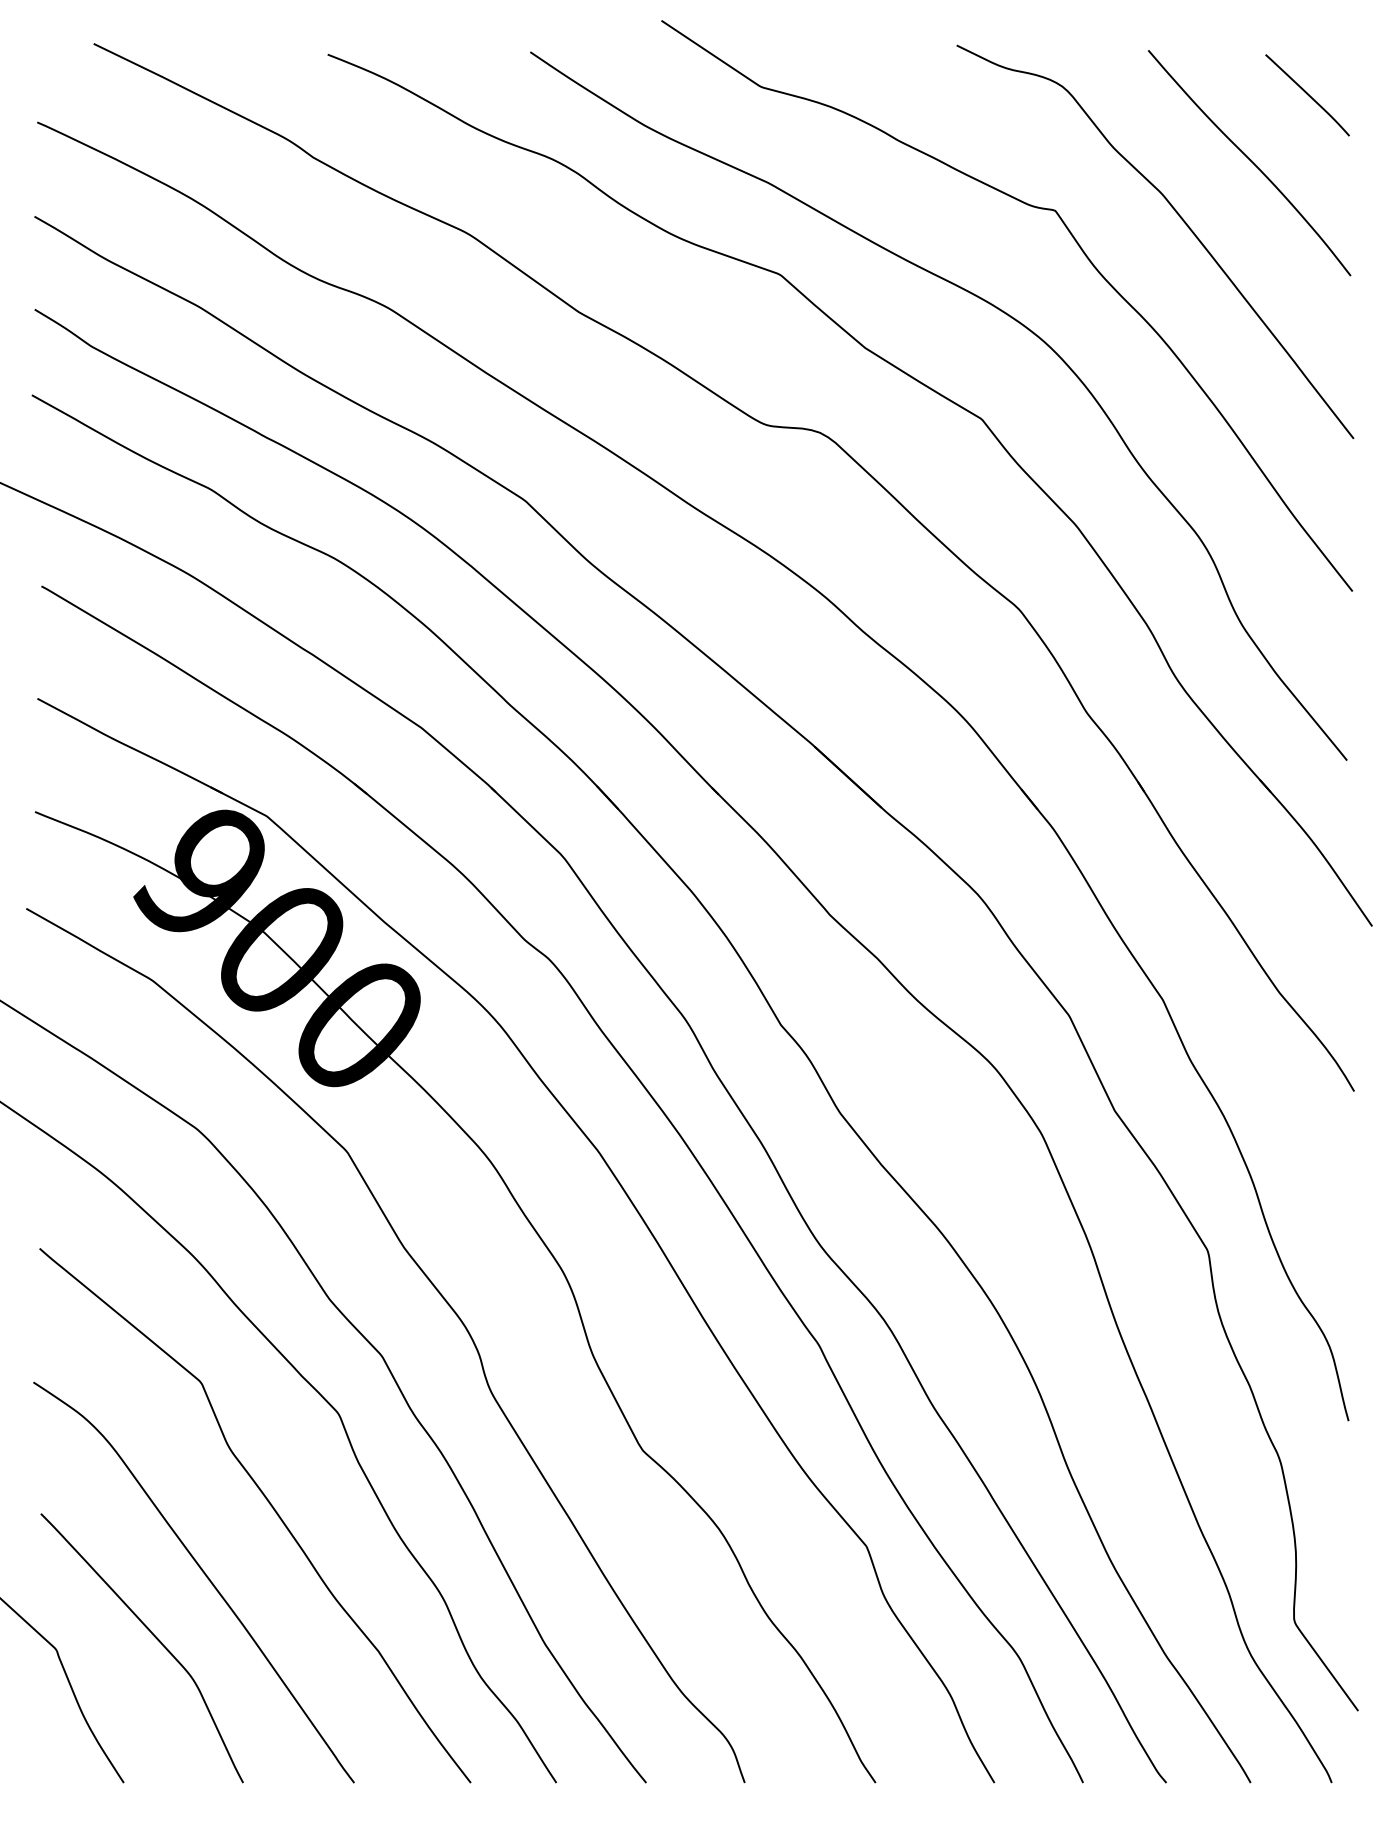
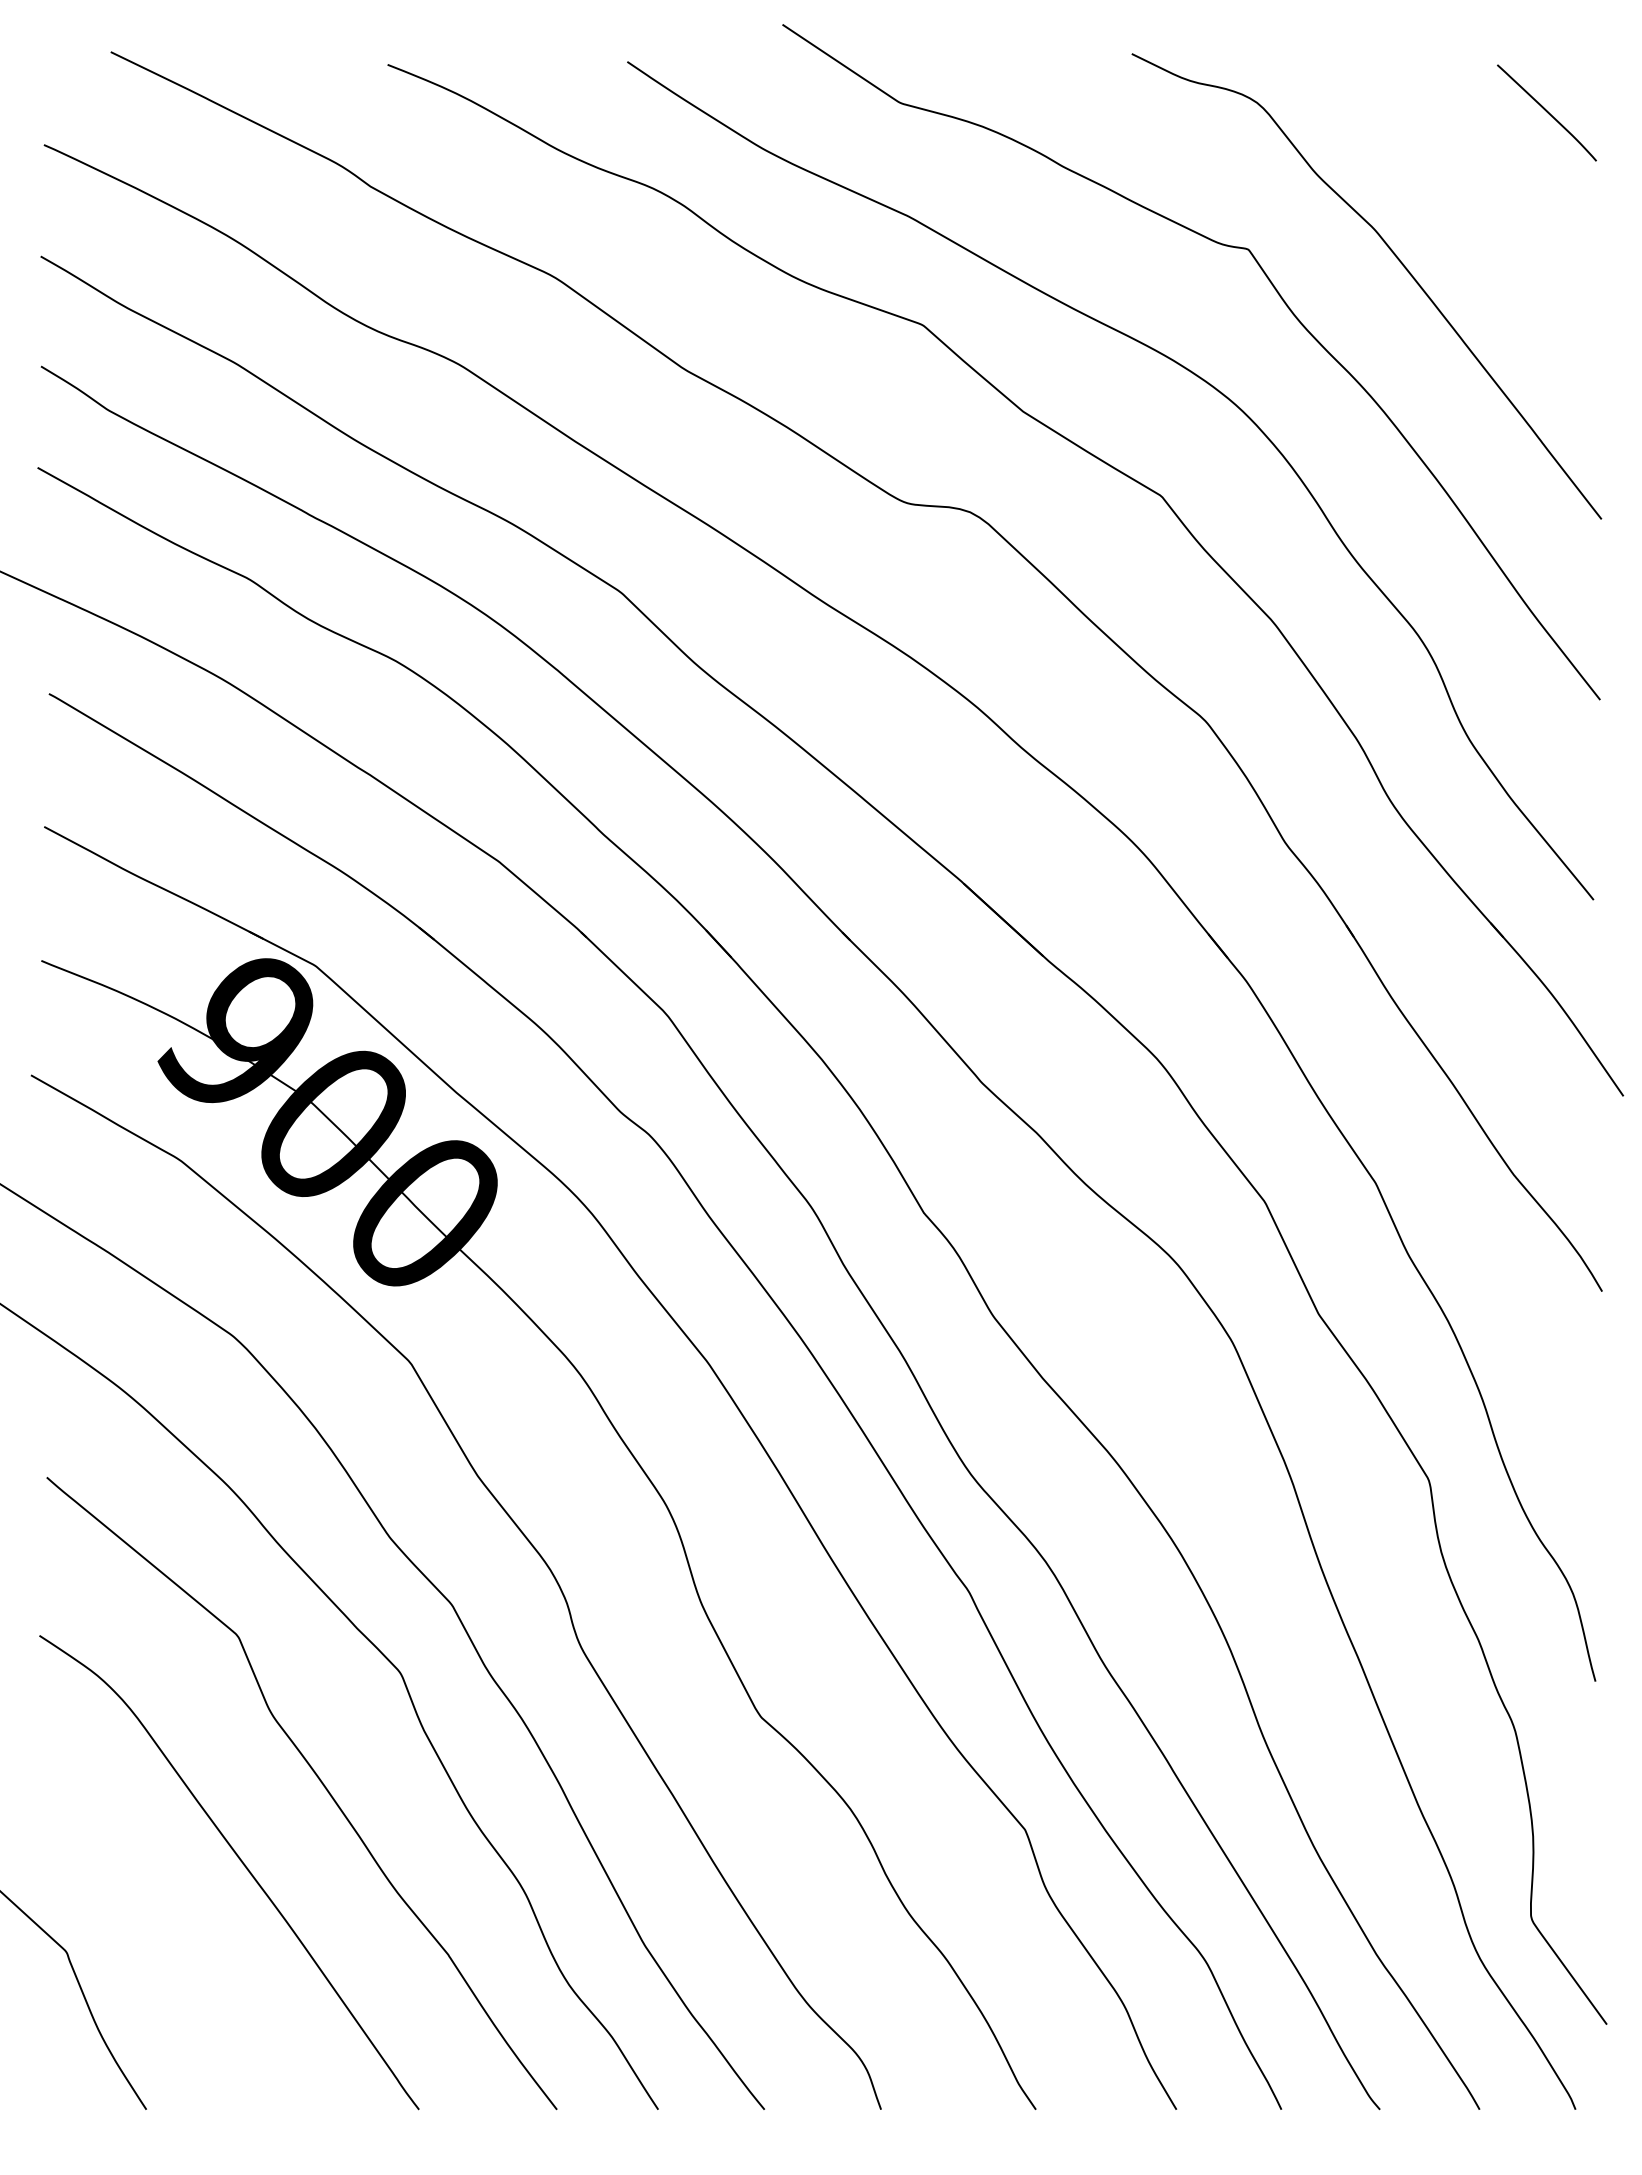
curve: (1250, 161) -> (1479, 191), removed
curve: (156, 1639) -> (185, 1940), removed

